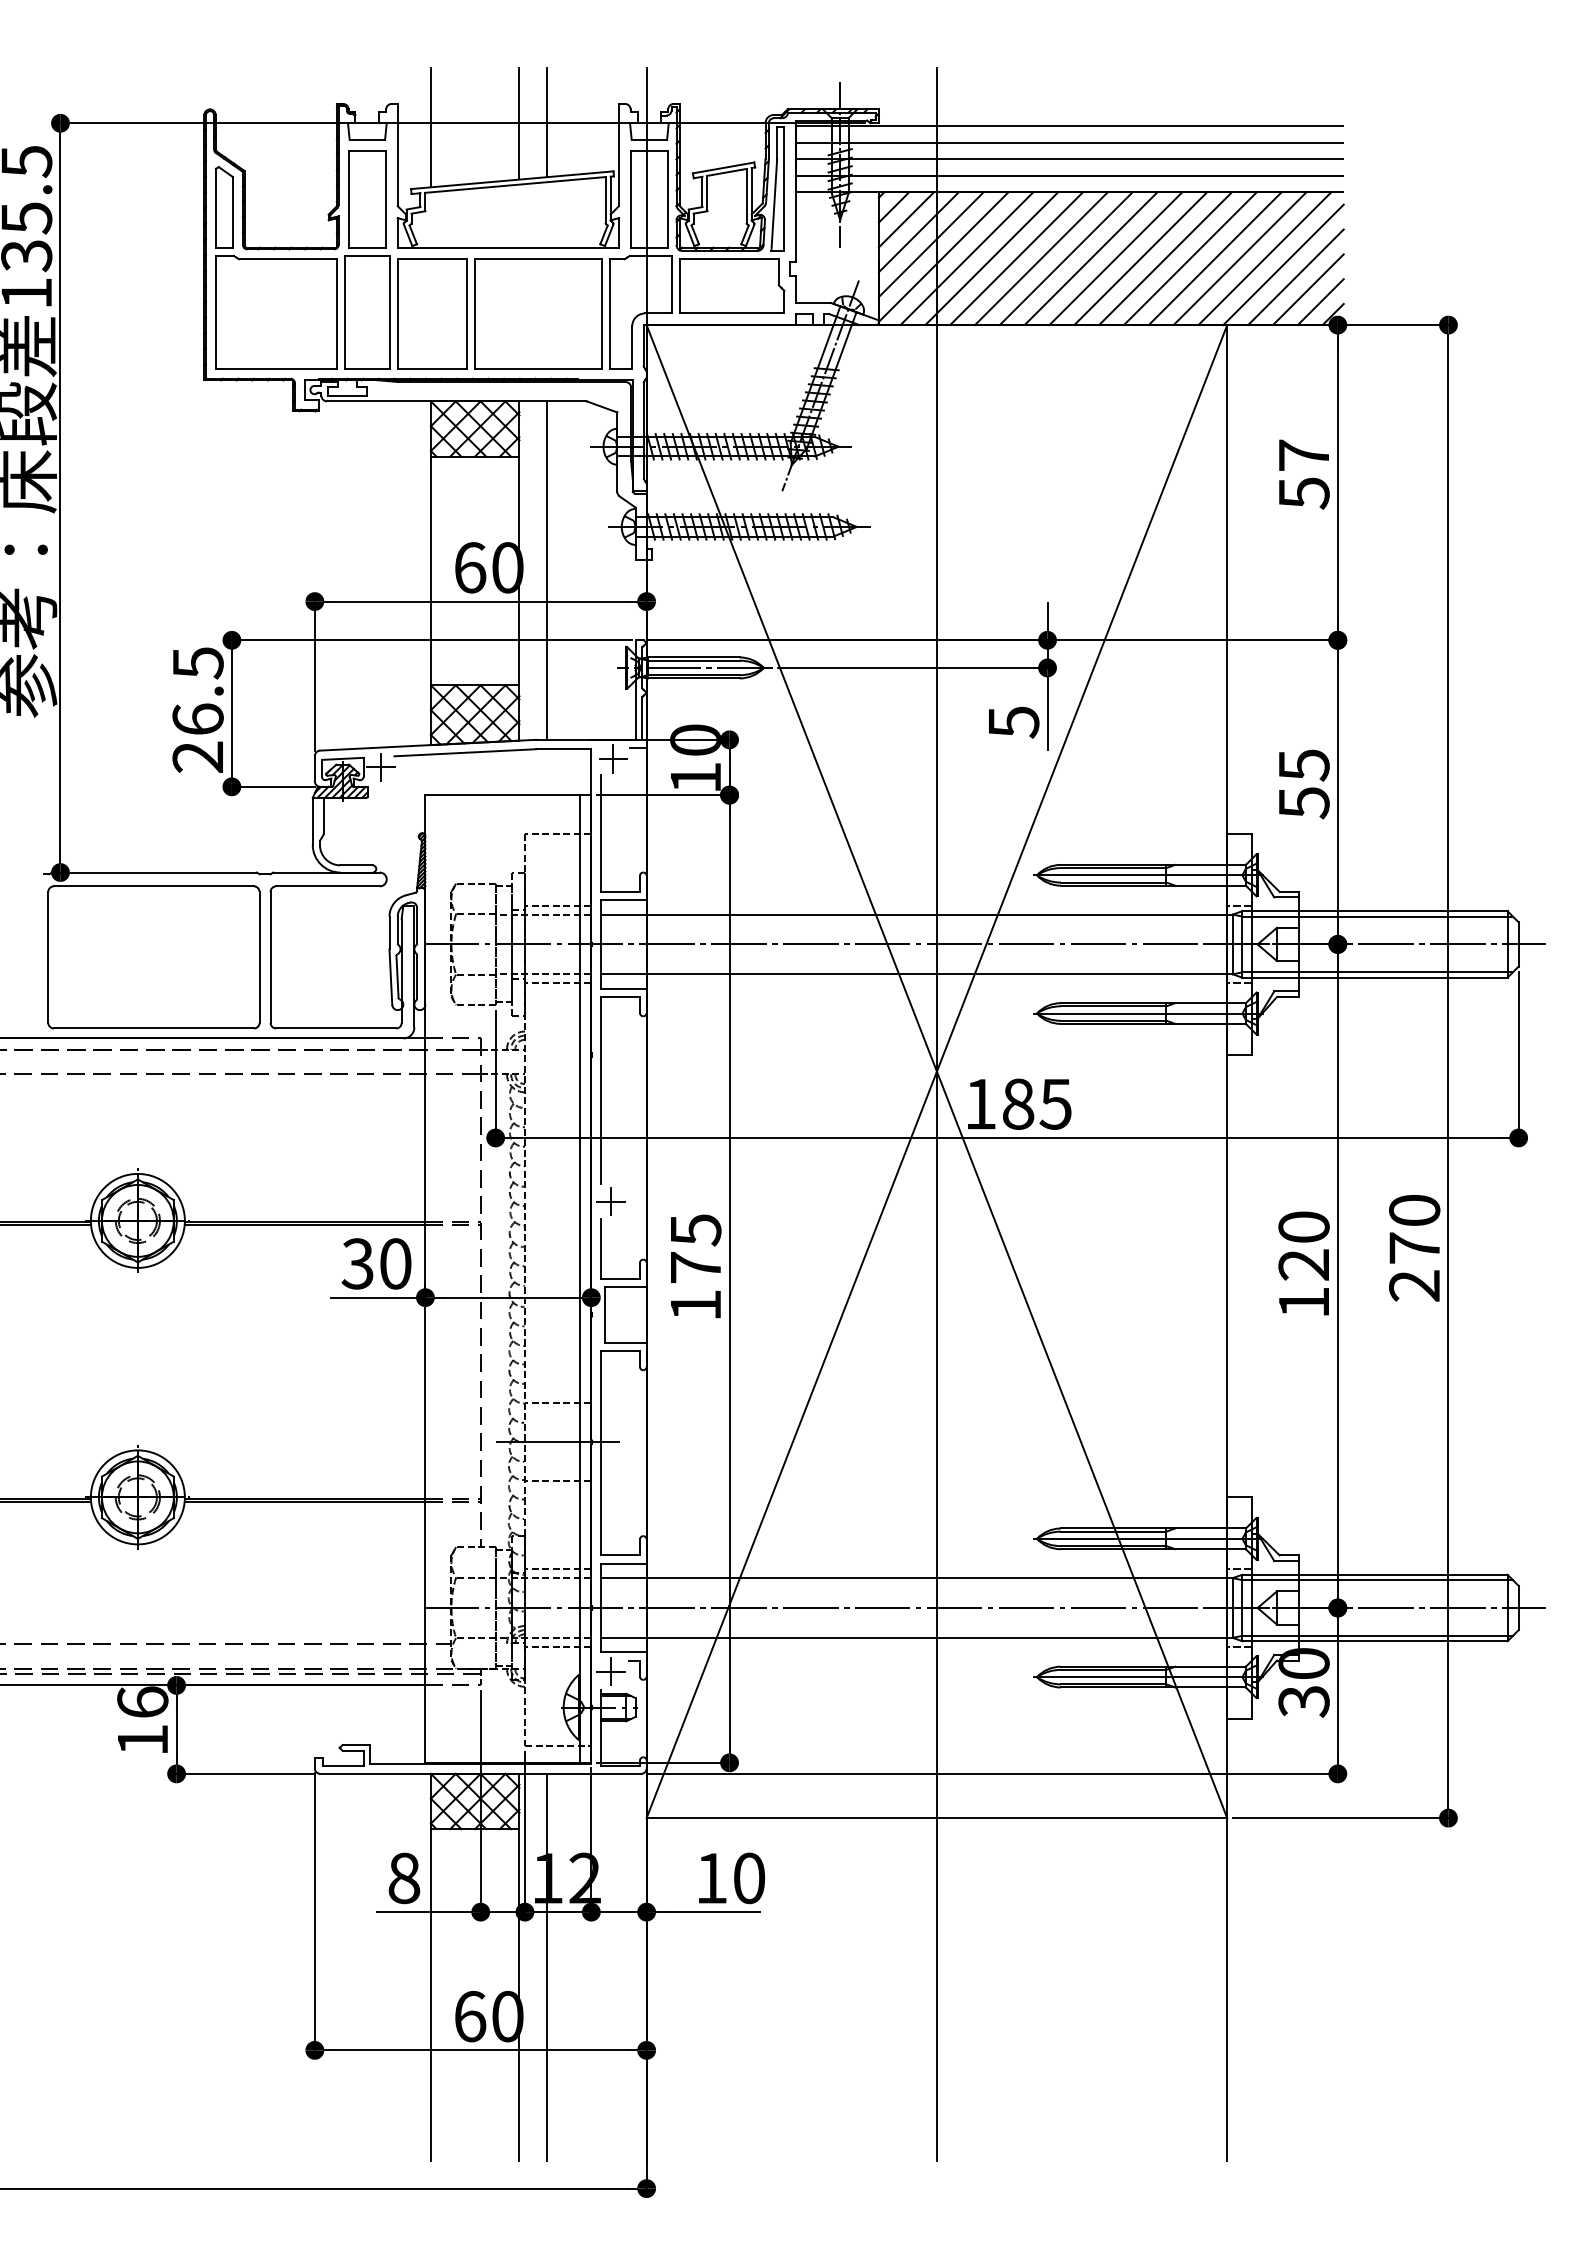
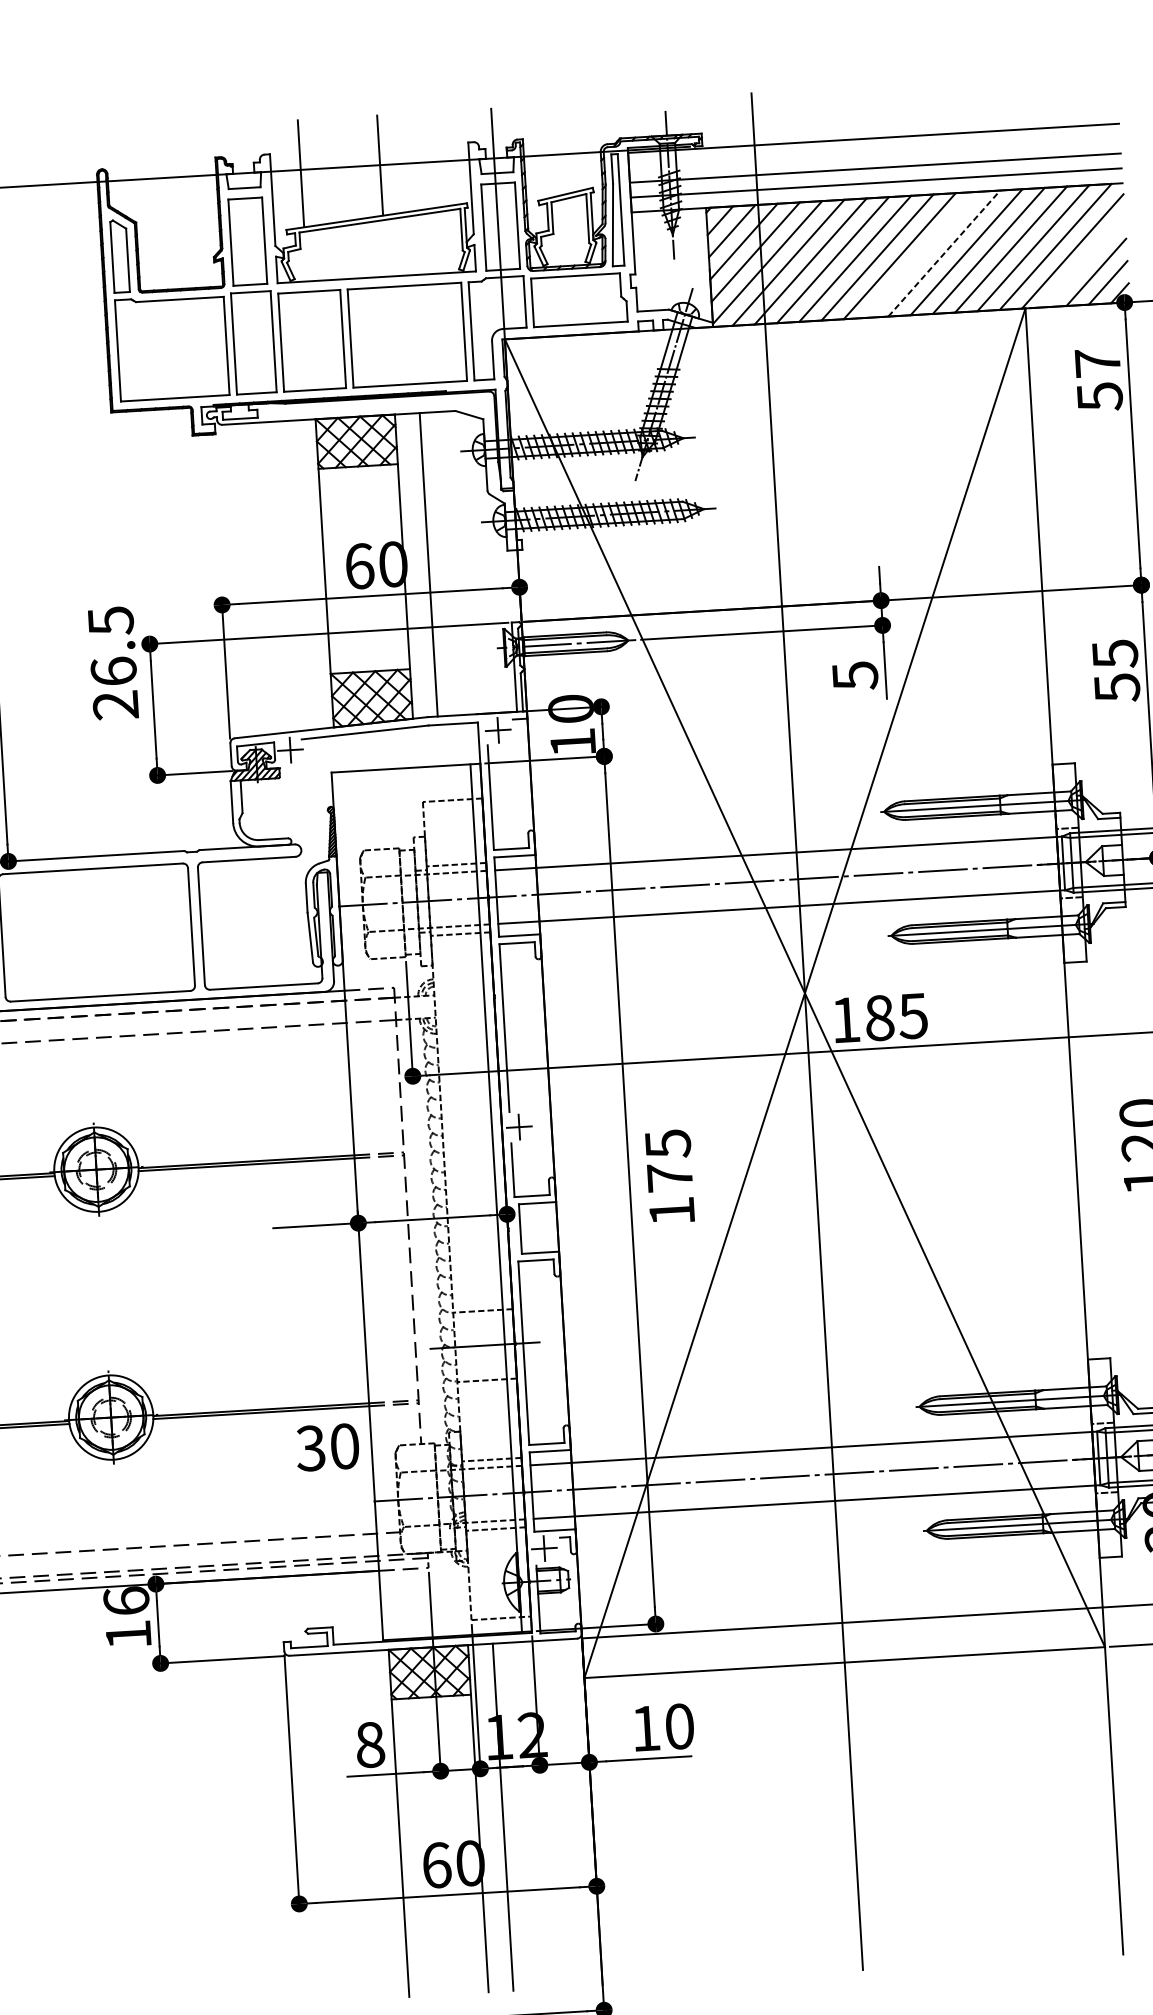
line: (547, 121) -> (405, 162), removed
line: (1069, 142) -> (874, 153), removed
line: (1115, 258) -> (921, 254), removed
line: (1140, 258) -> (944, 253), solid -> dashed
line: (1295, 277) -> (1084, 262), removed
text: (1304, 474) -> (1099, 380), moved
text: (197, 709) -> (112, 662), moved
text: (1304, 784) -> (1116, 671), moved
text: (376, 1263) -> (327, 1447), moved
text: (696, 1266) -> (670, 1176), moved

